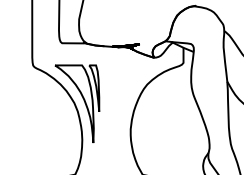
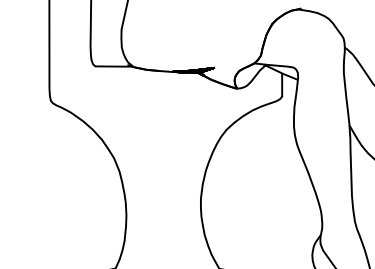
part: (83, 100) -> (128, 154), removed

